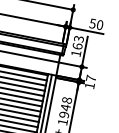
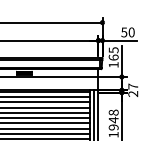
text: (77, 38) -> (112, 49), 163 -> 165
text: (89, 85) -> (132, 93), 17 -> 27

